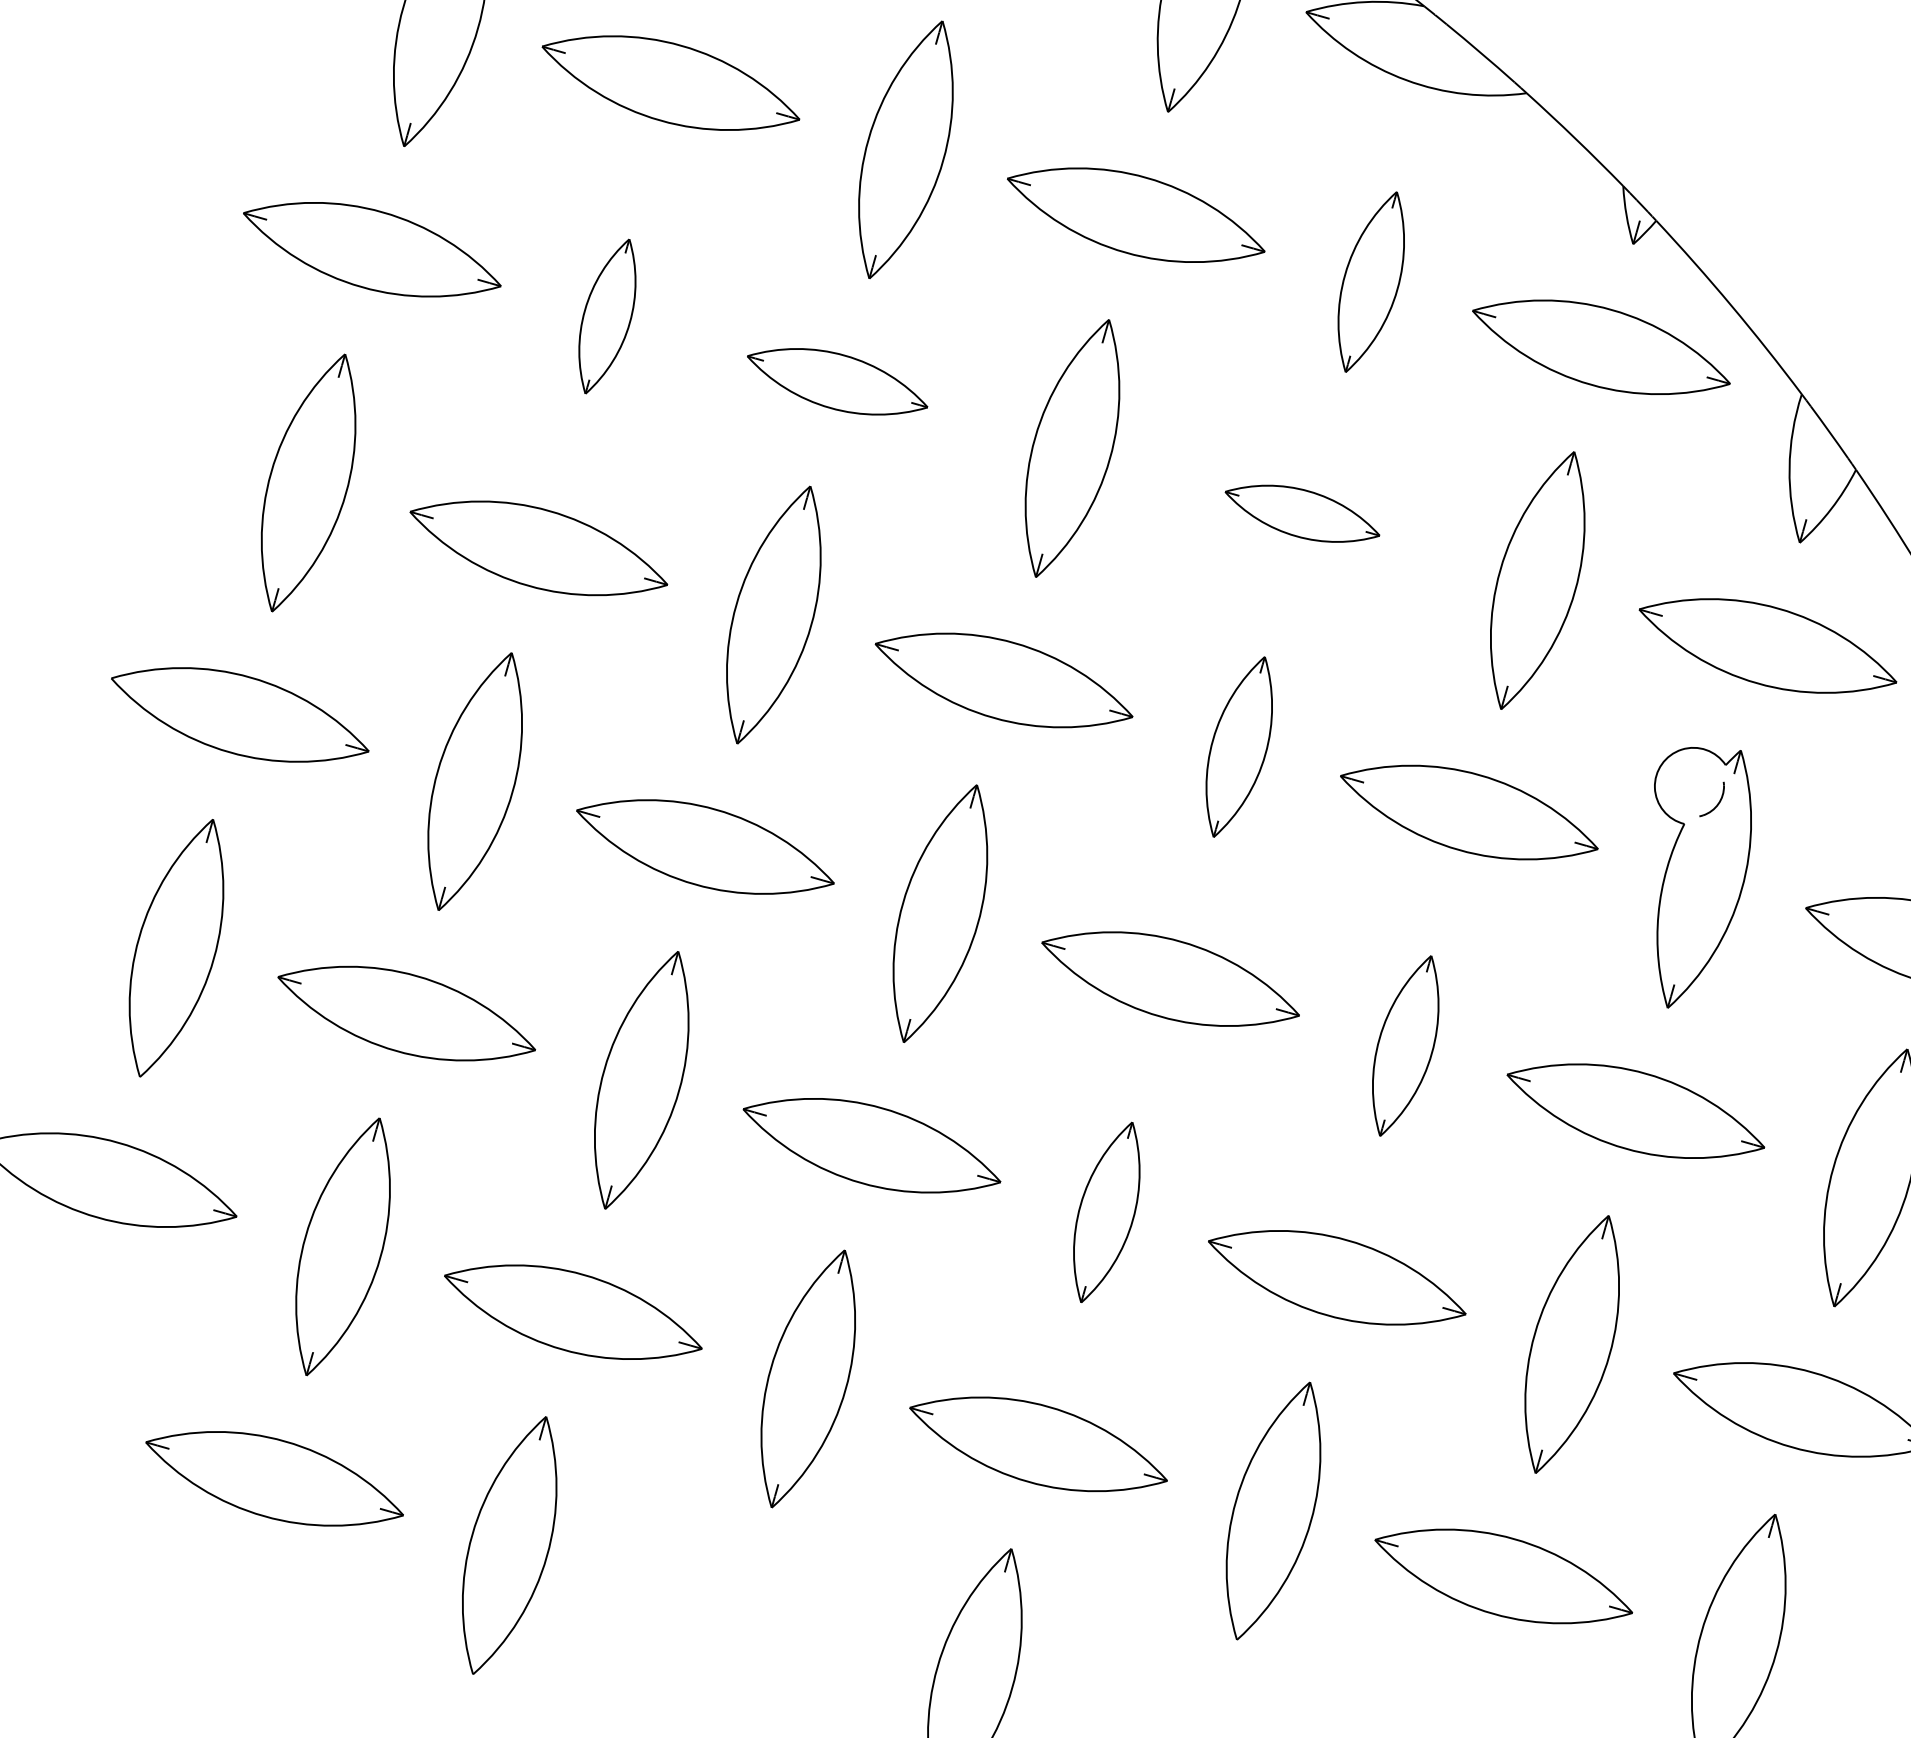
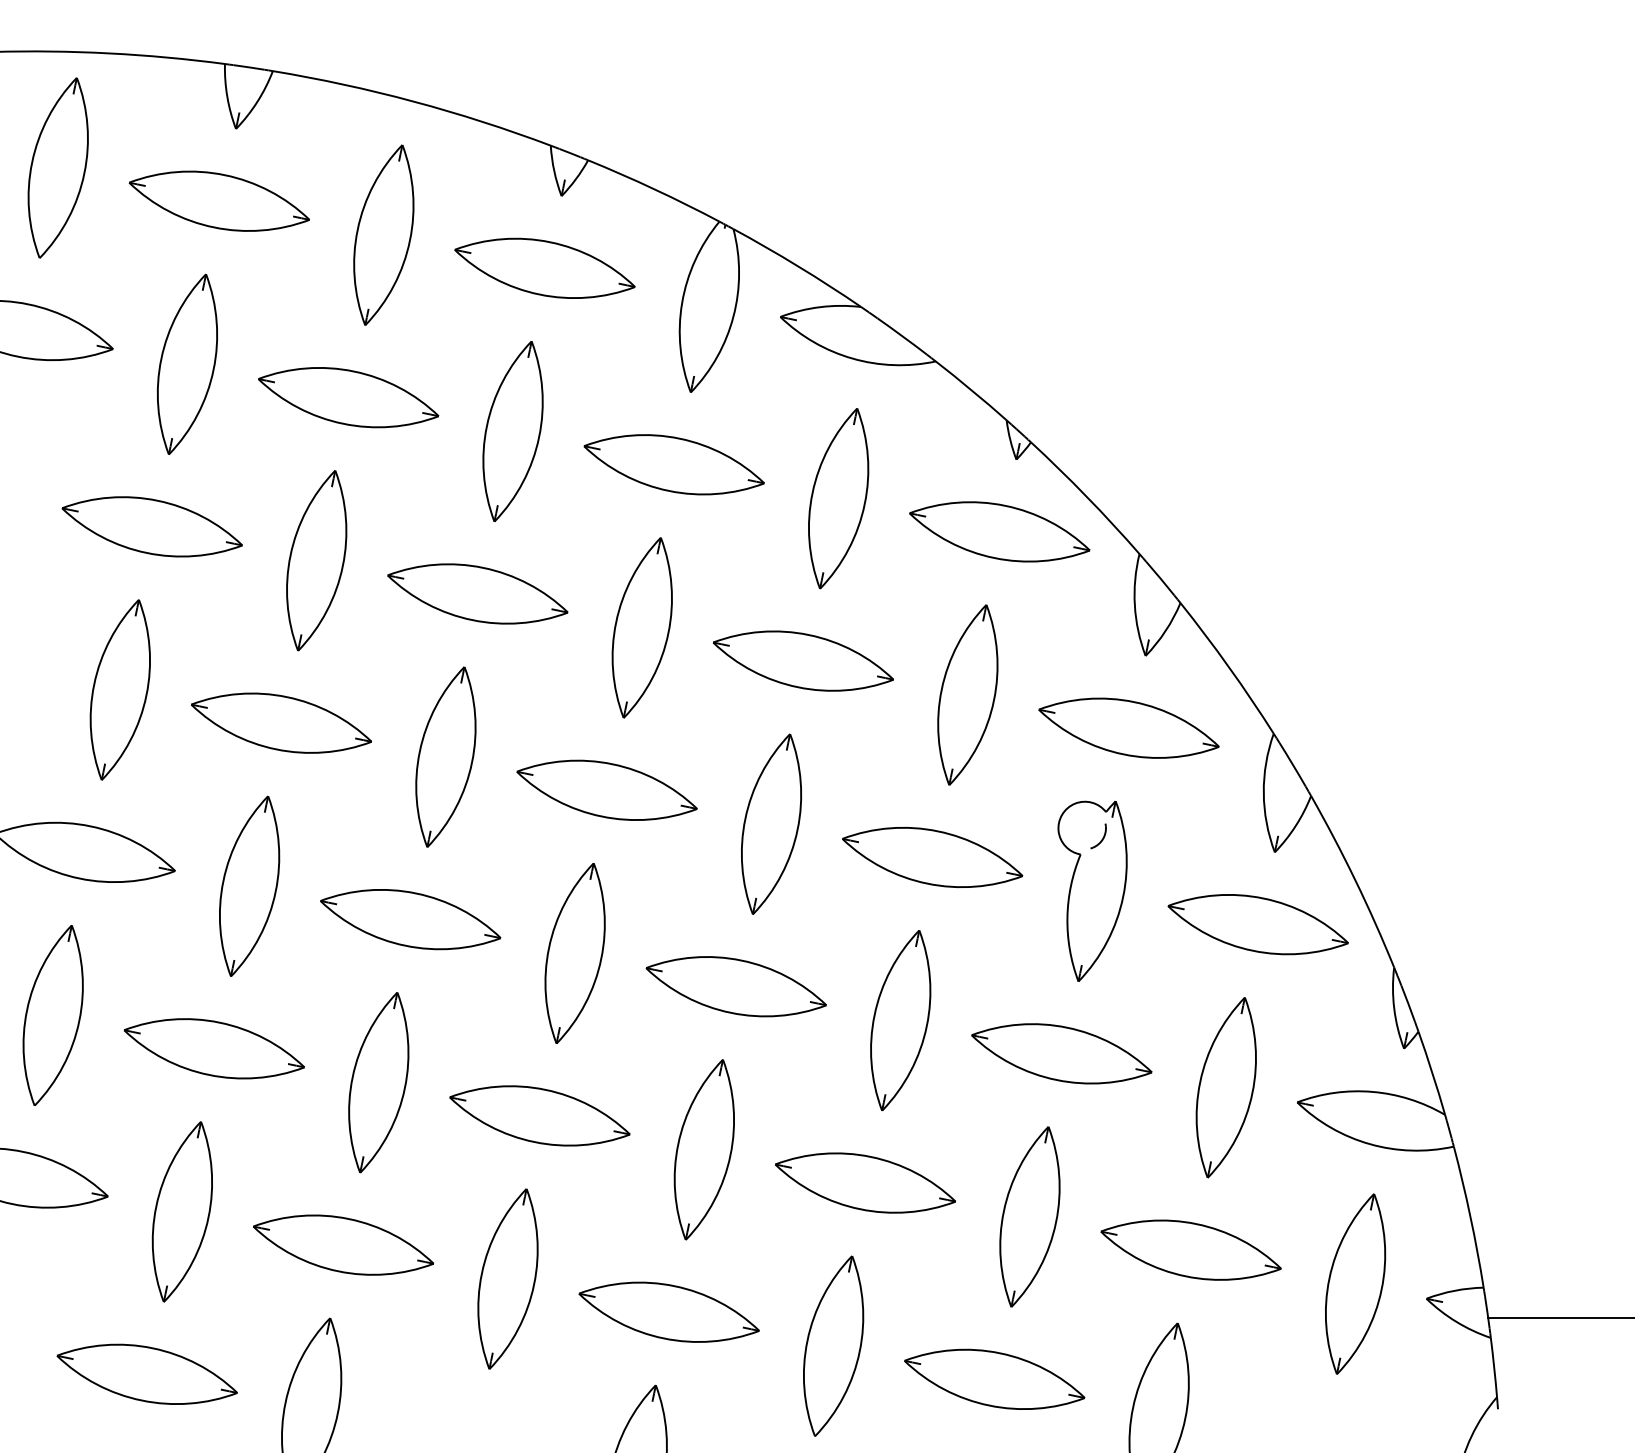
part: (1370, 281) -> (838, 498), size x1.43
part: (607, 316) -> (316, 560), size x1.67
part: (837, 381) -> (477, 593), size x1.43
part: (1301, 512) -> (802, 660), size x1.67
part: (1239, 746) -> (771, 823), size x1.43
part: (1405, 1045) -> (900, 1020), size x1.43
part: (1105, 1211) -> (703, 1149), size x1.43

